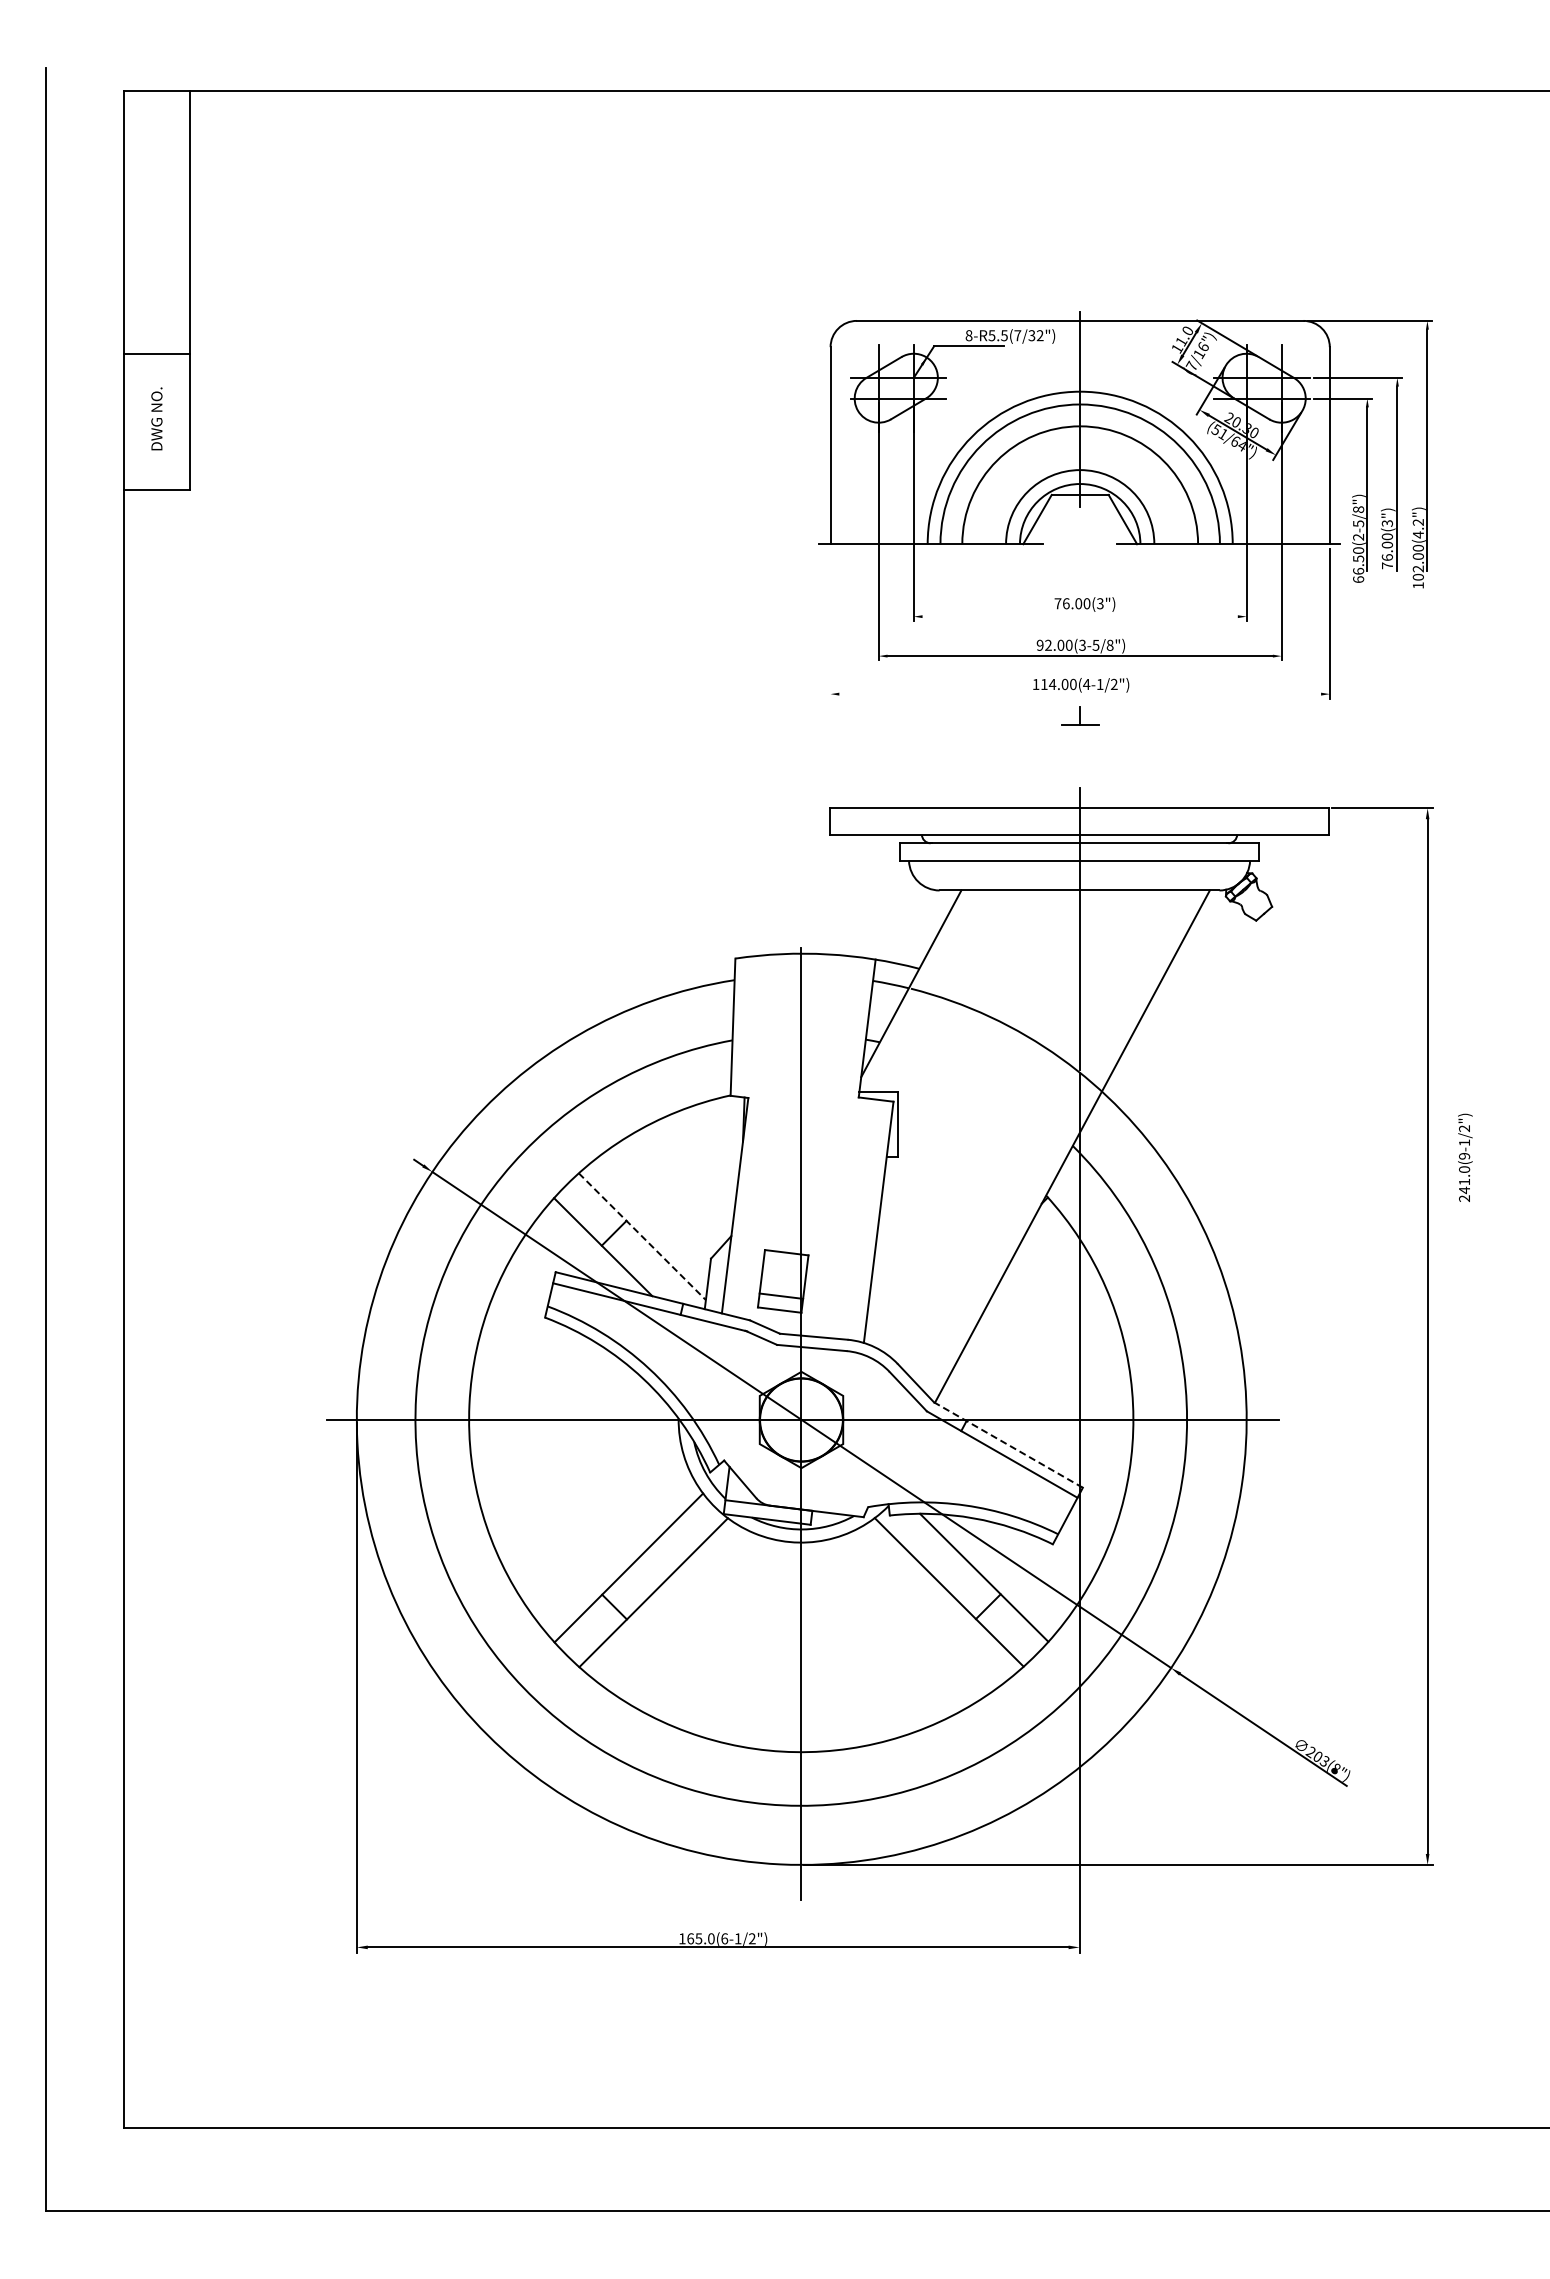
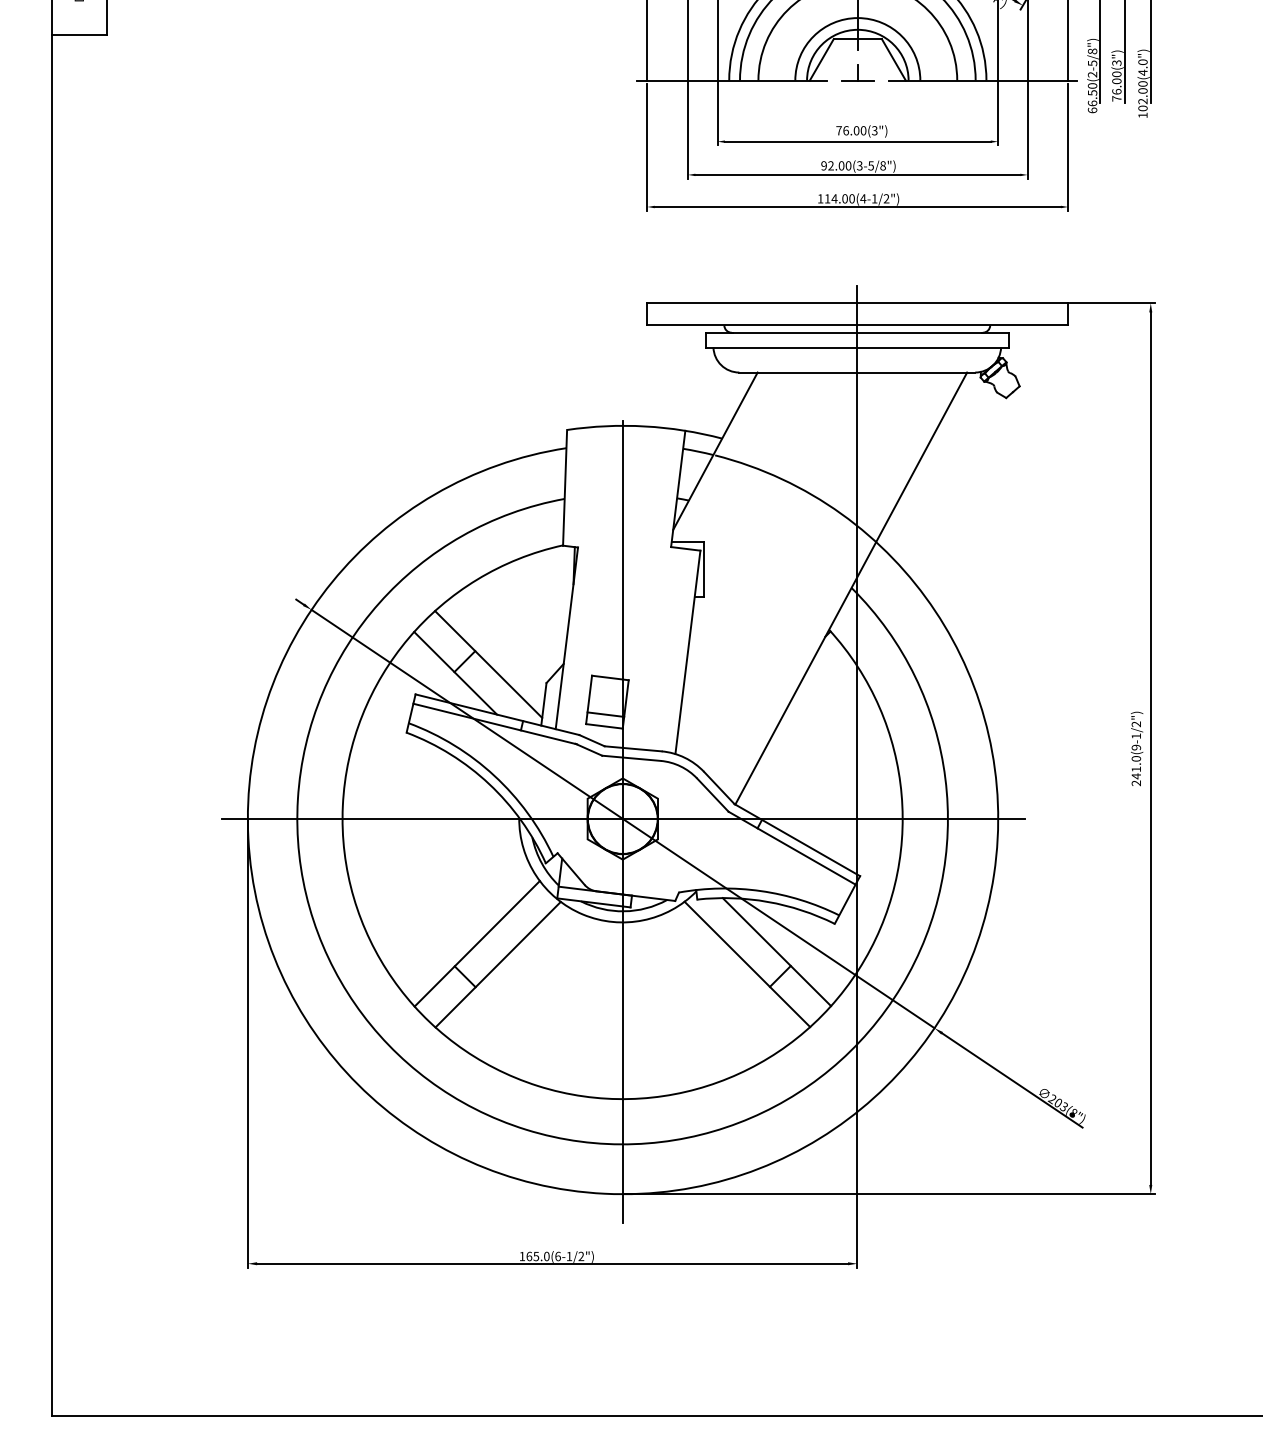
text: (1417, 522) -> (1142, 62), 102.00(4.2") -> 102.00(4.0")
line: (1079, 616) -> (857, 141), added
line: (830, 623) -> (647, 147), added
line: (1080, 694) -> (858, 207), added
part: (1080, 715) -> (858, 72), moved
text: (1465, 1157) -> (1137, 748), moved
line: (642, 1236) -> (488, 664), dashed -> solid
line: (1008, 1445) -> (797, 840), dashed -> solid

